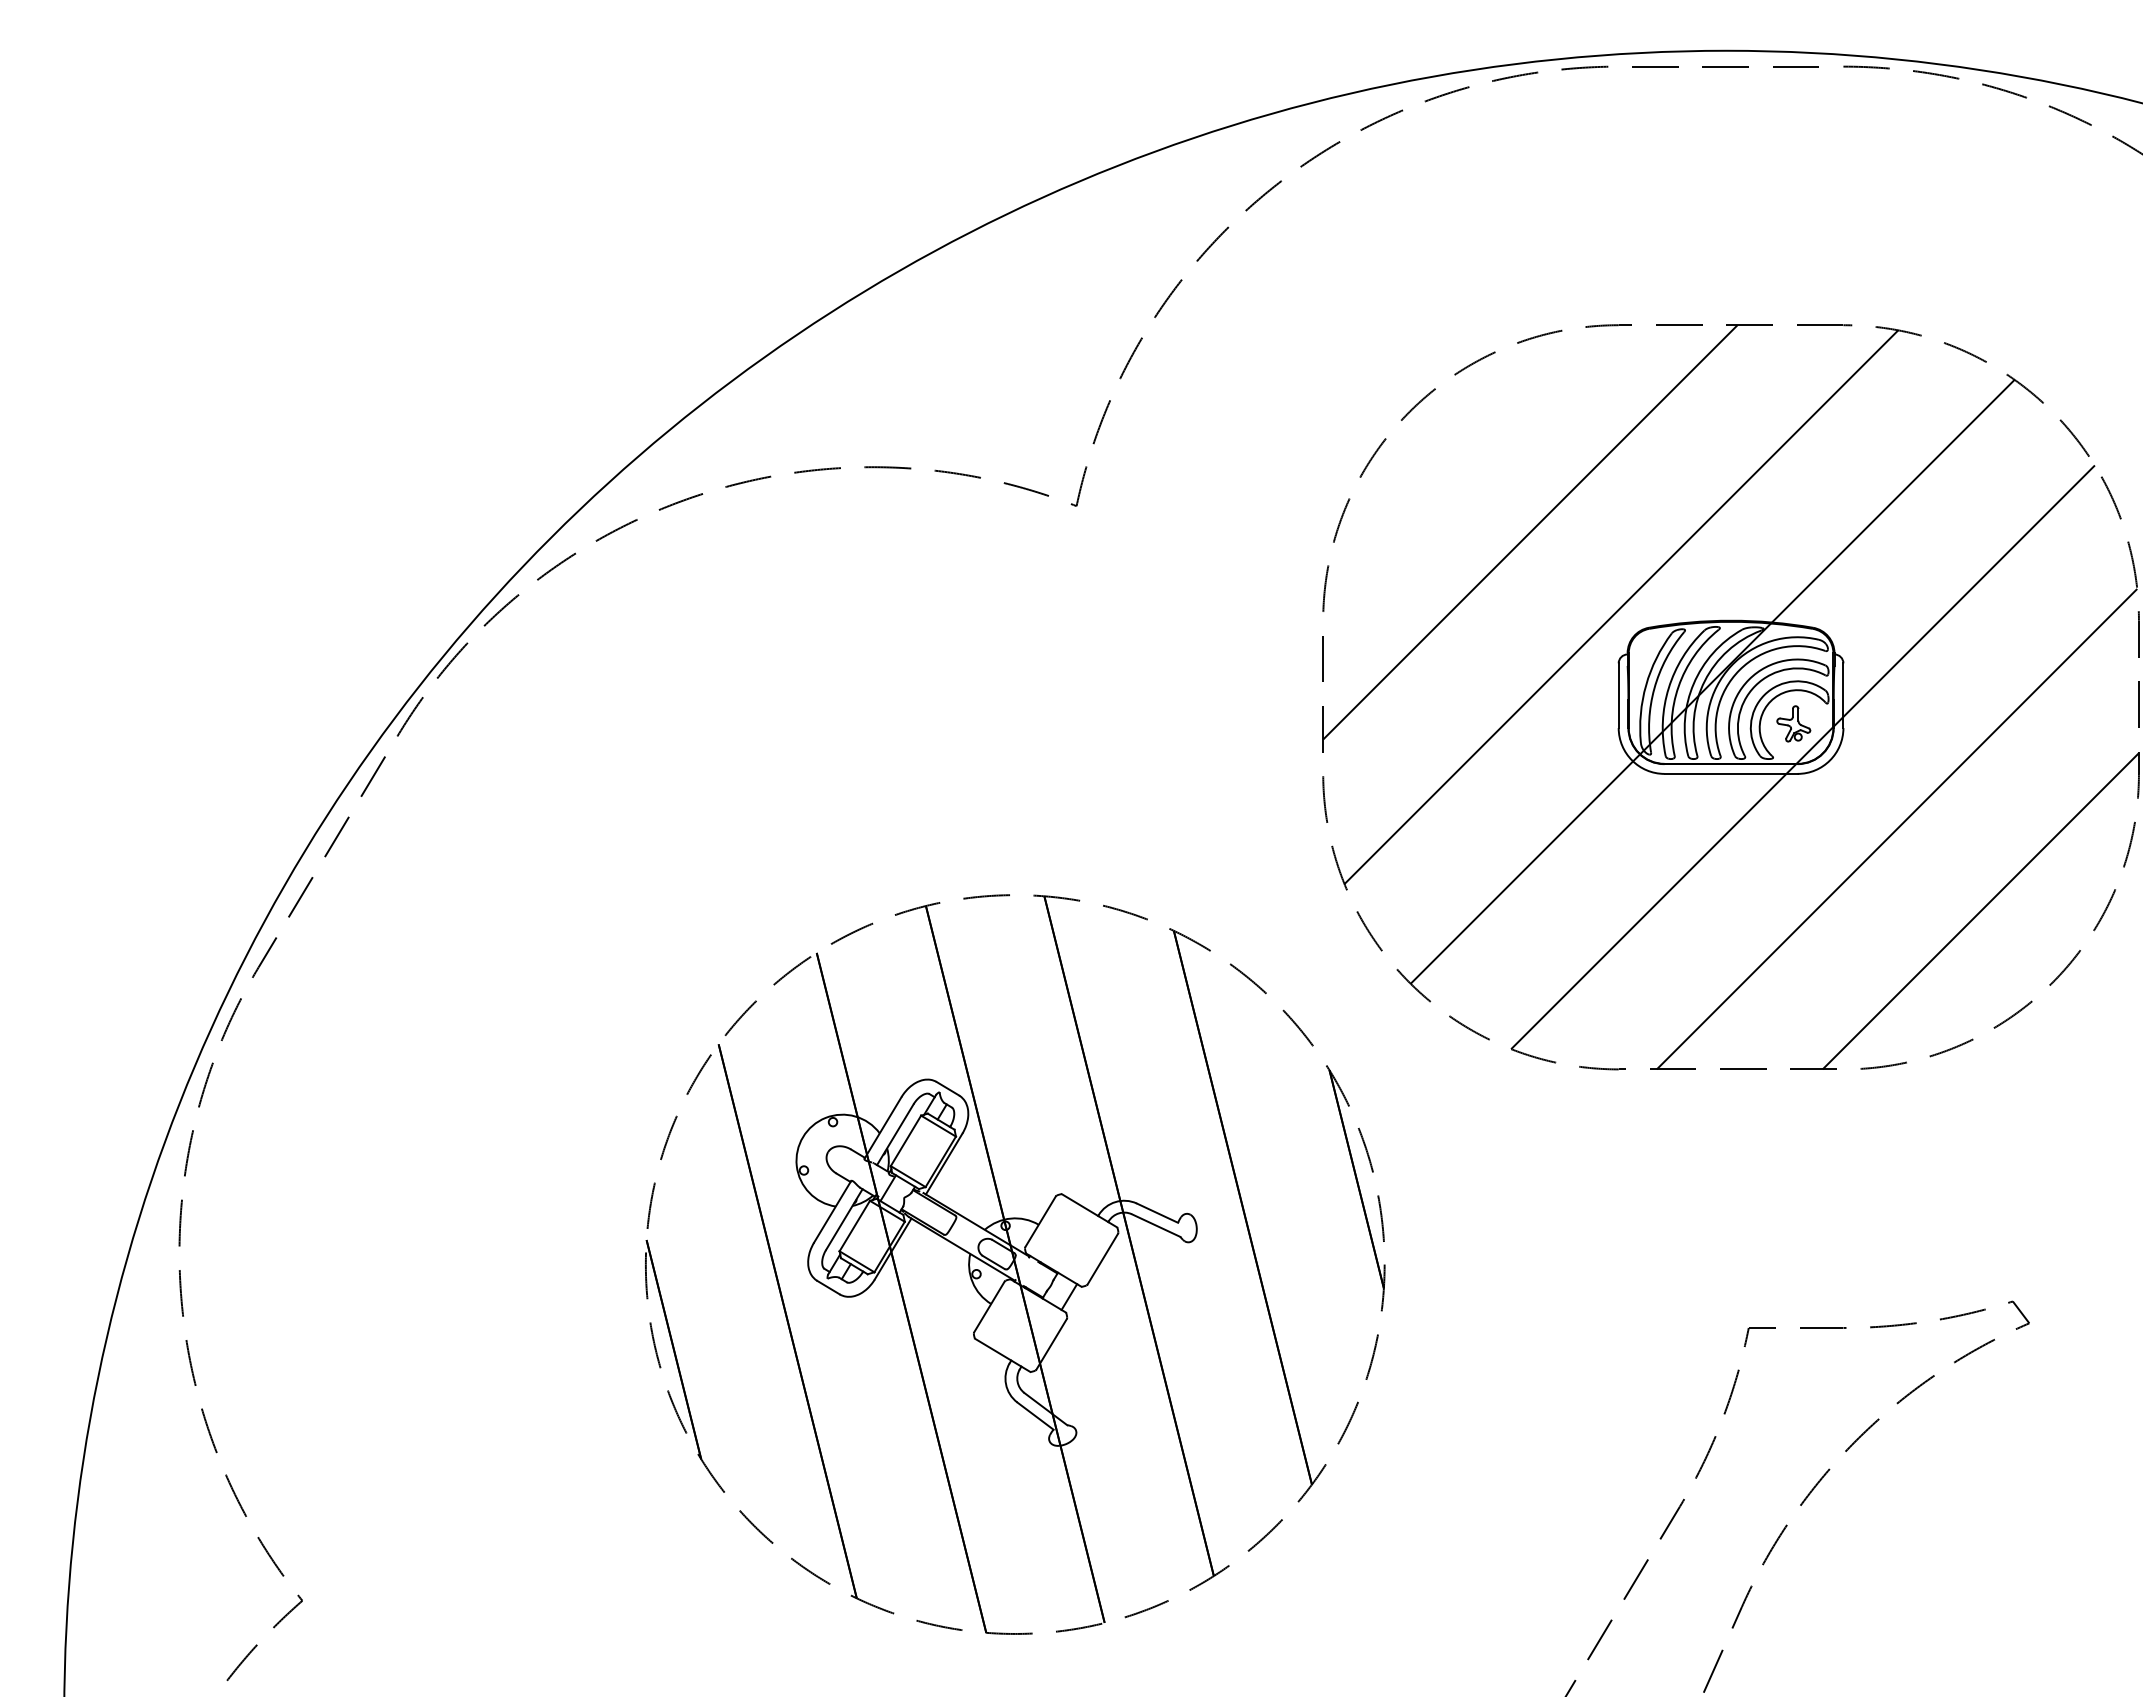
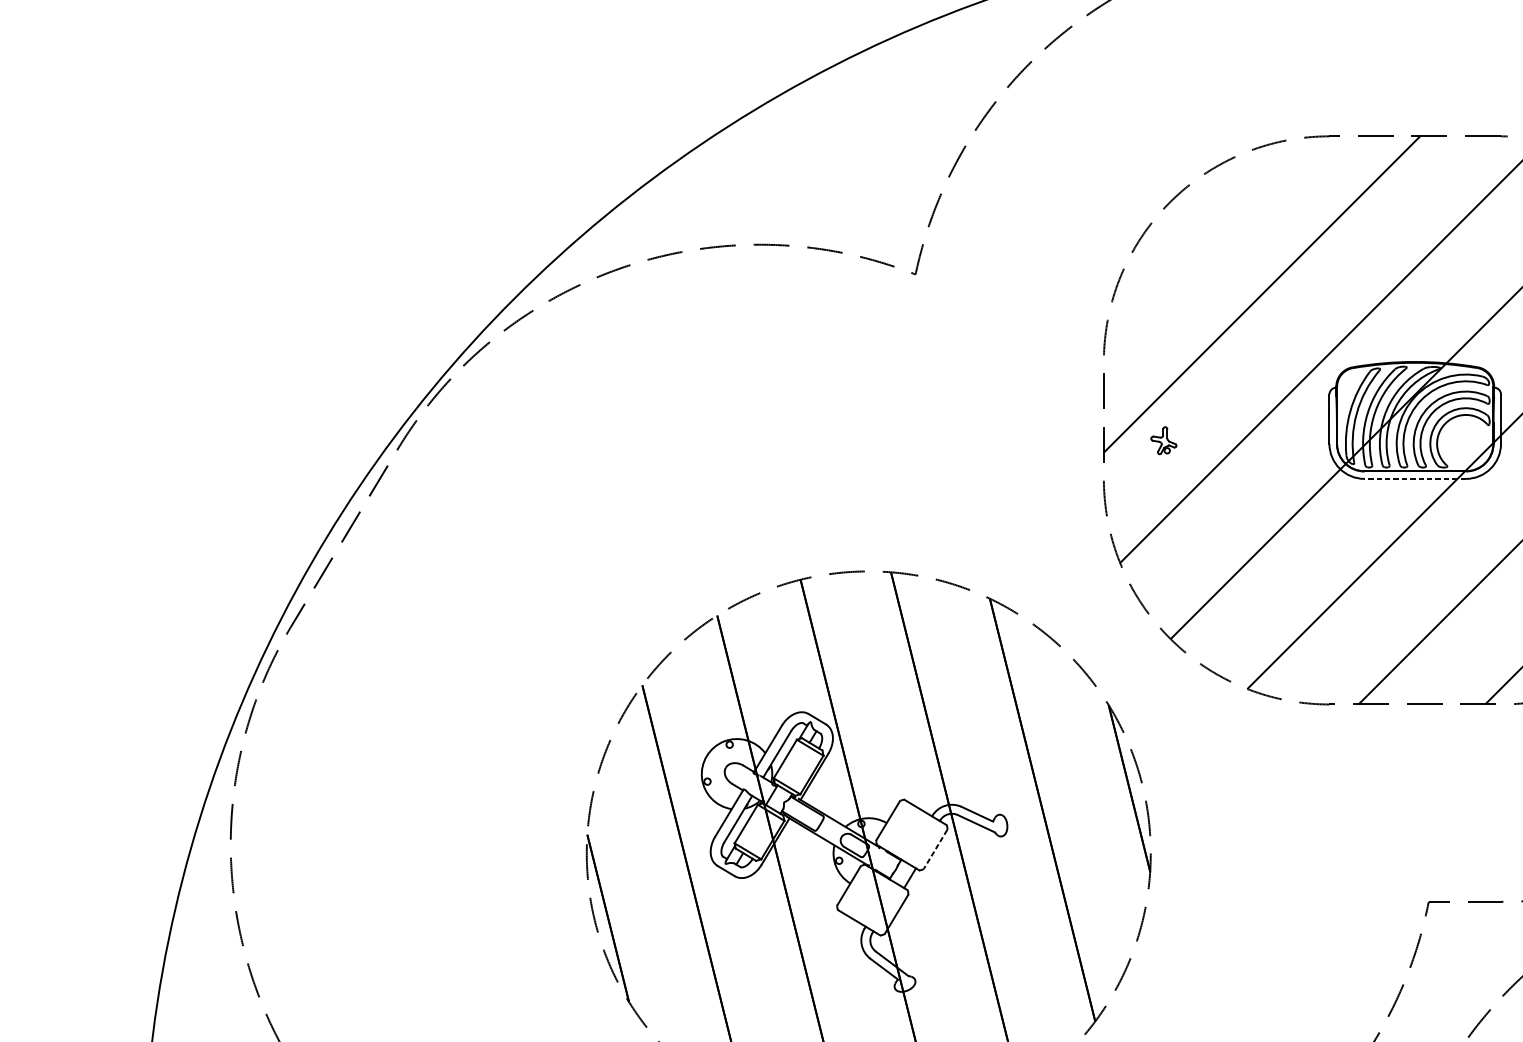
part: (1793, 723) -> (1163, 440), moved
line: (1730, 773) -> (1414, 478), solid -> dashed
line: (1102, 1259) -> (935, 849), solid -> dashed

